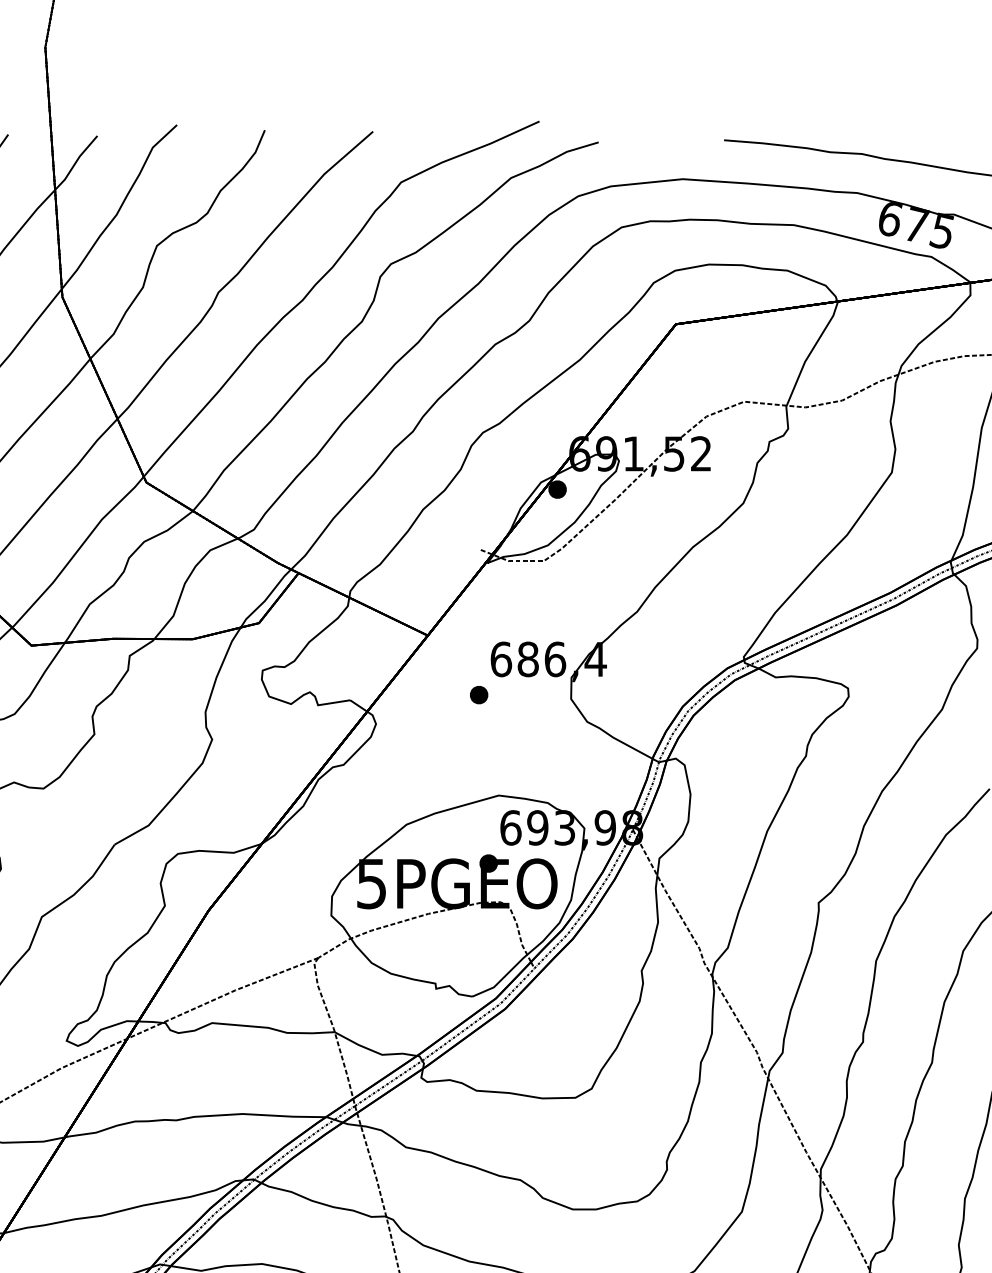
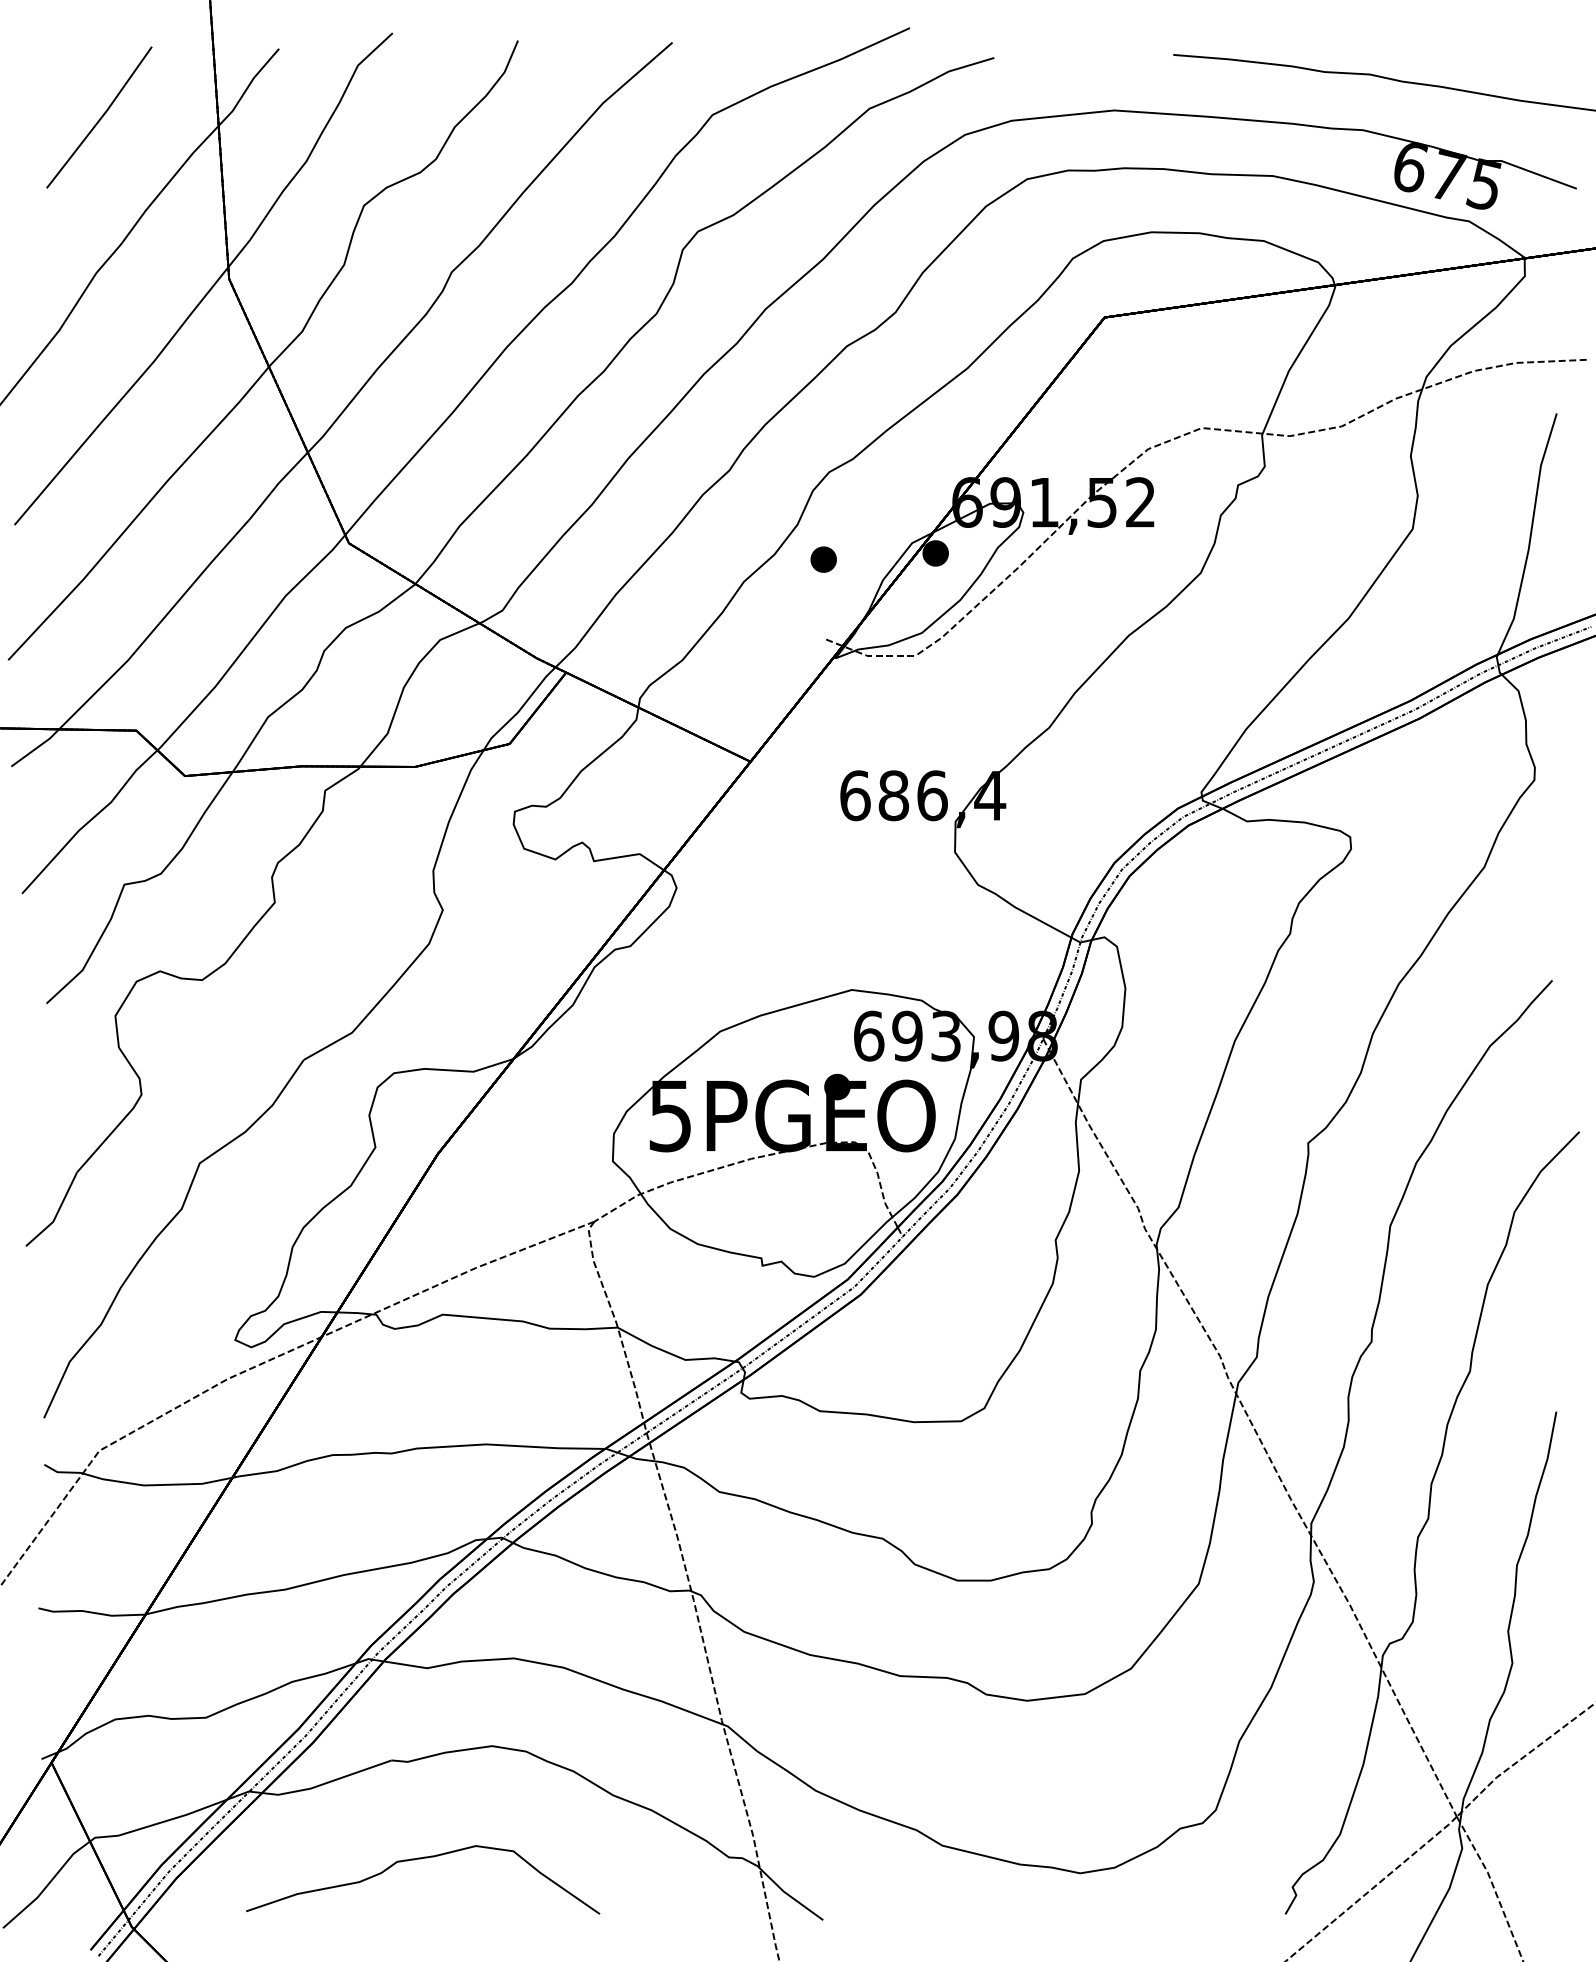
part: (478, 694) -> (823, 559), moved

